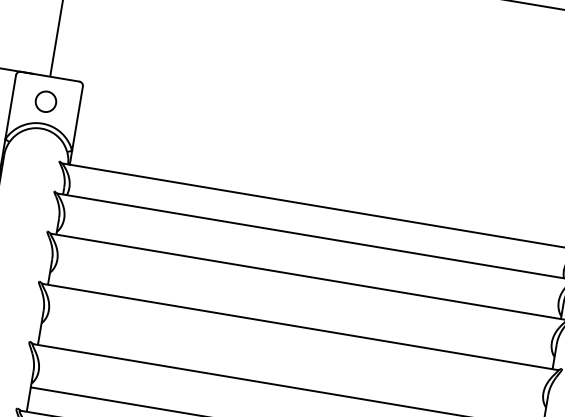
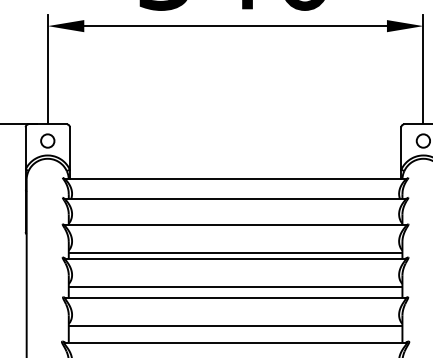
line: (301, 319) -> (235, 253), added
line: (293, 369) -> (235, 286), added

